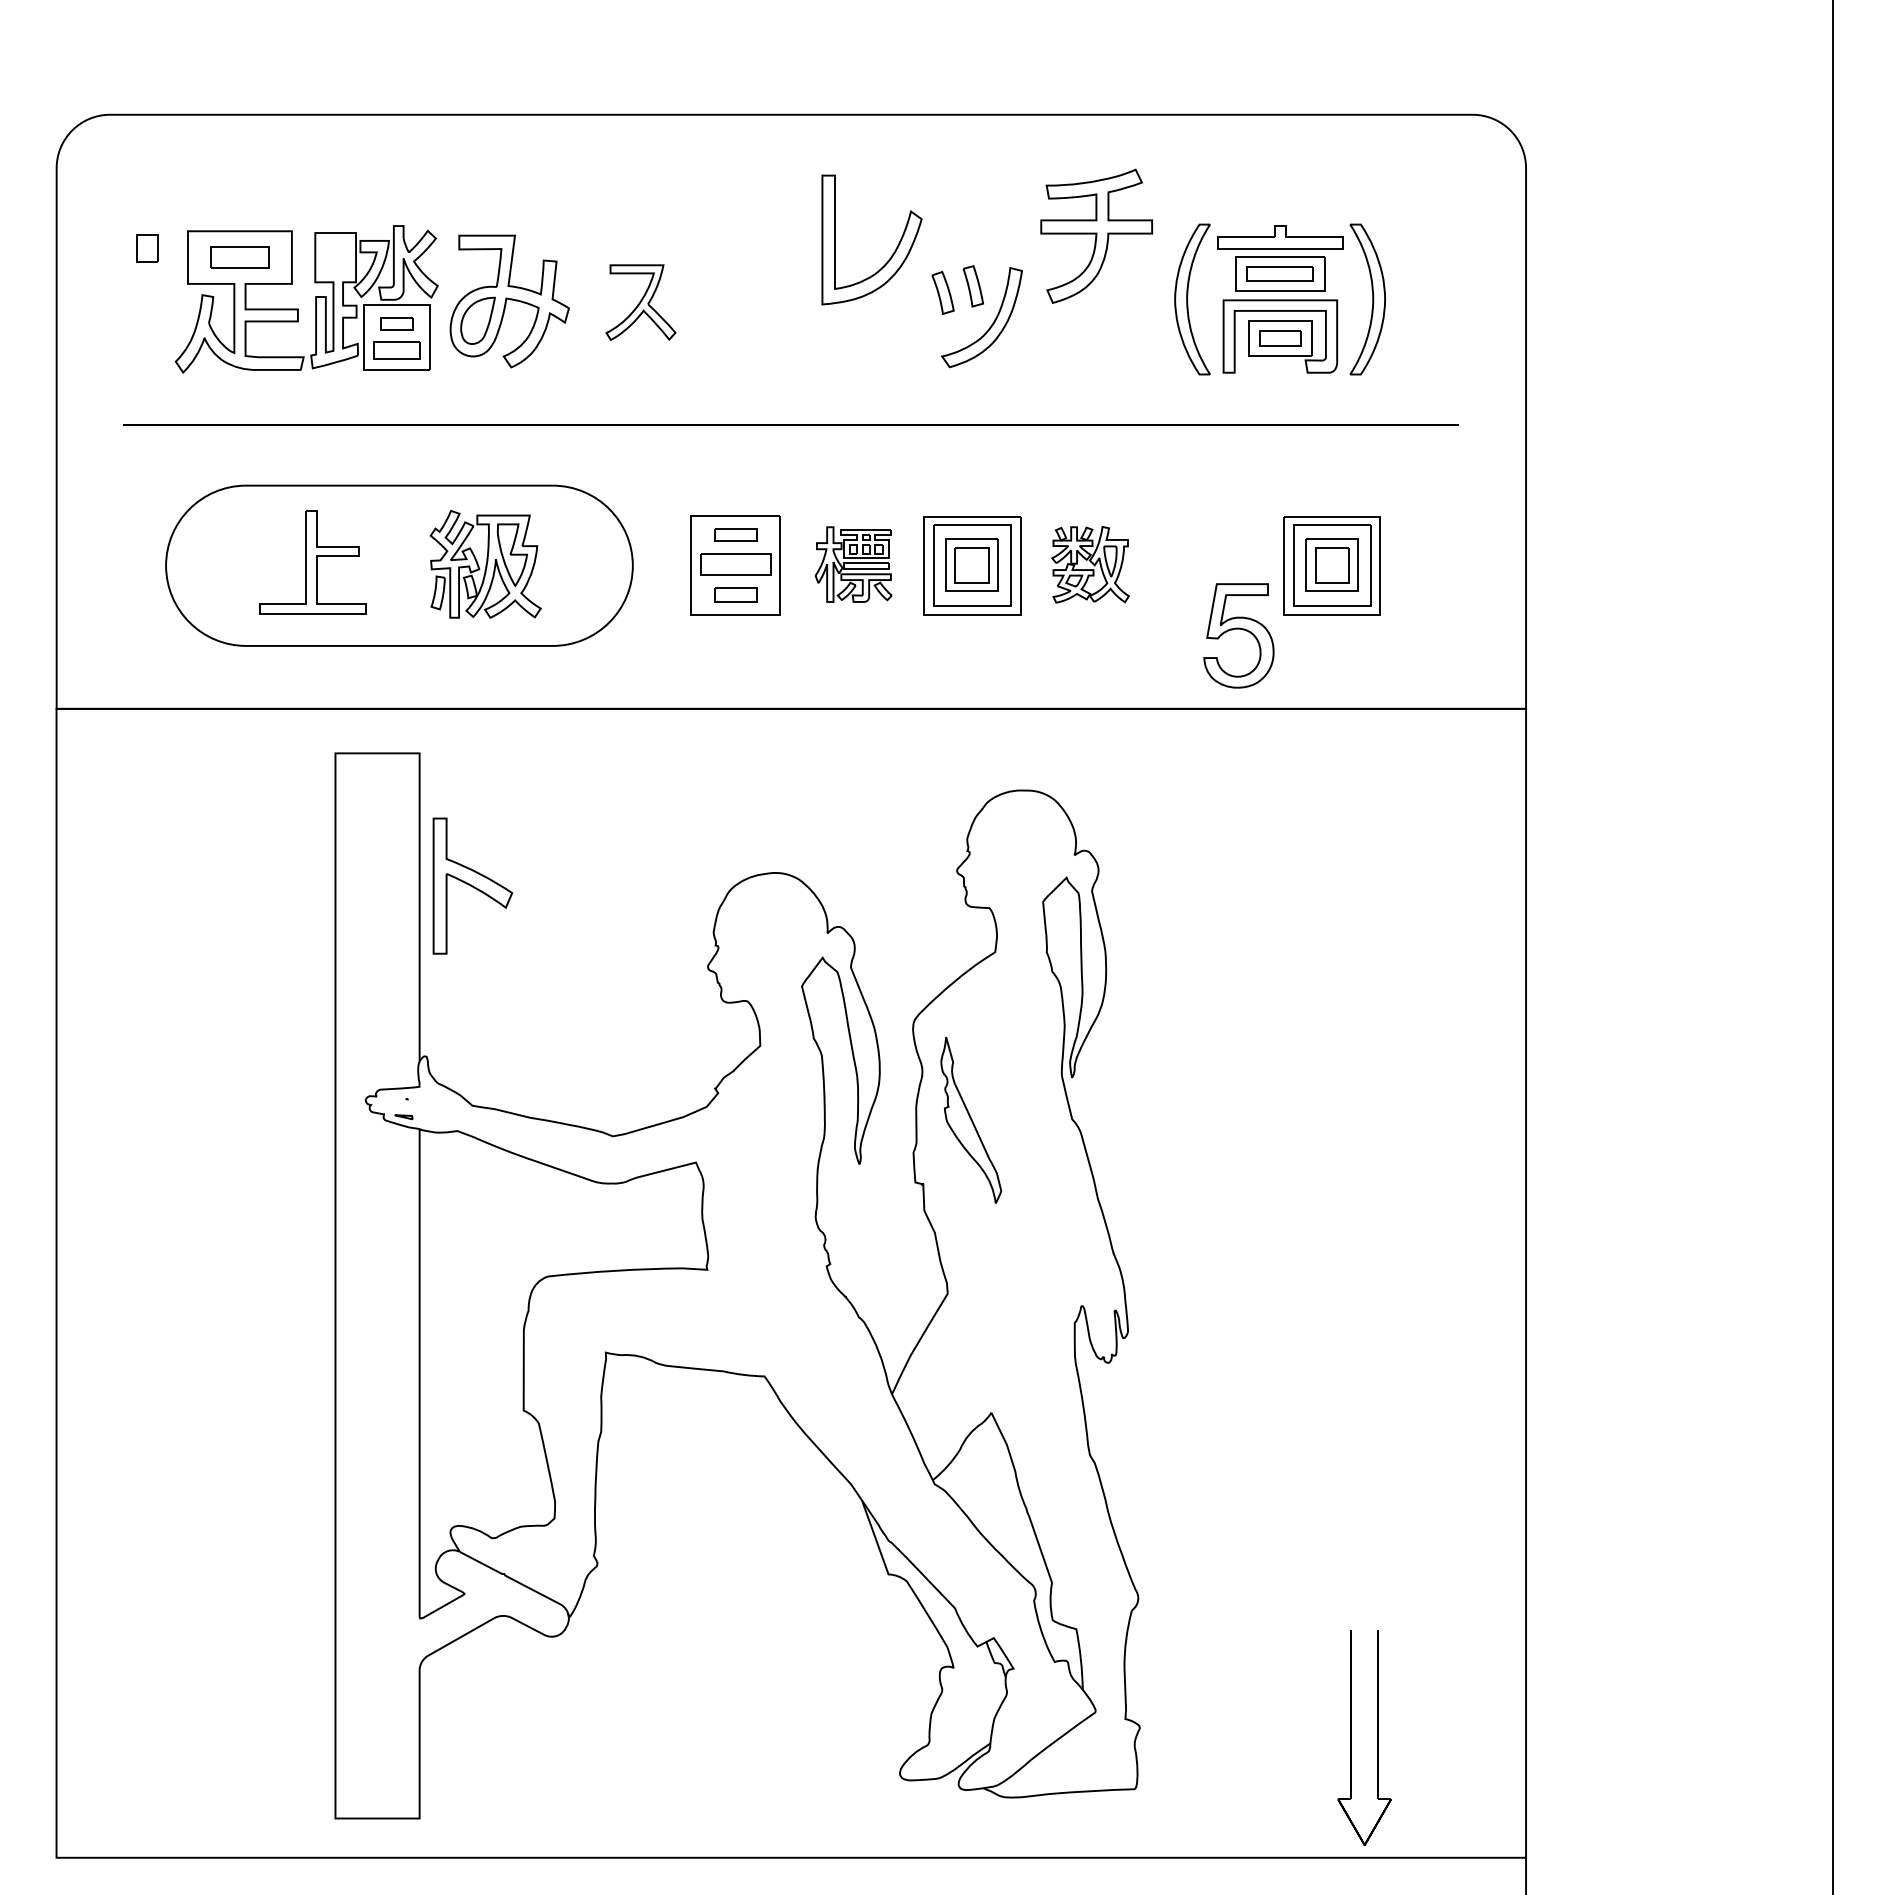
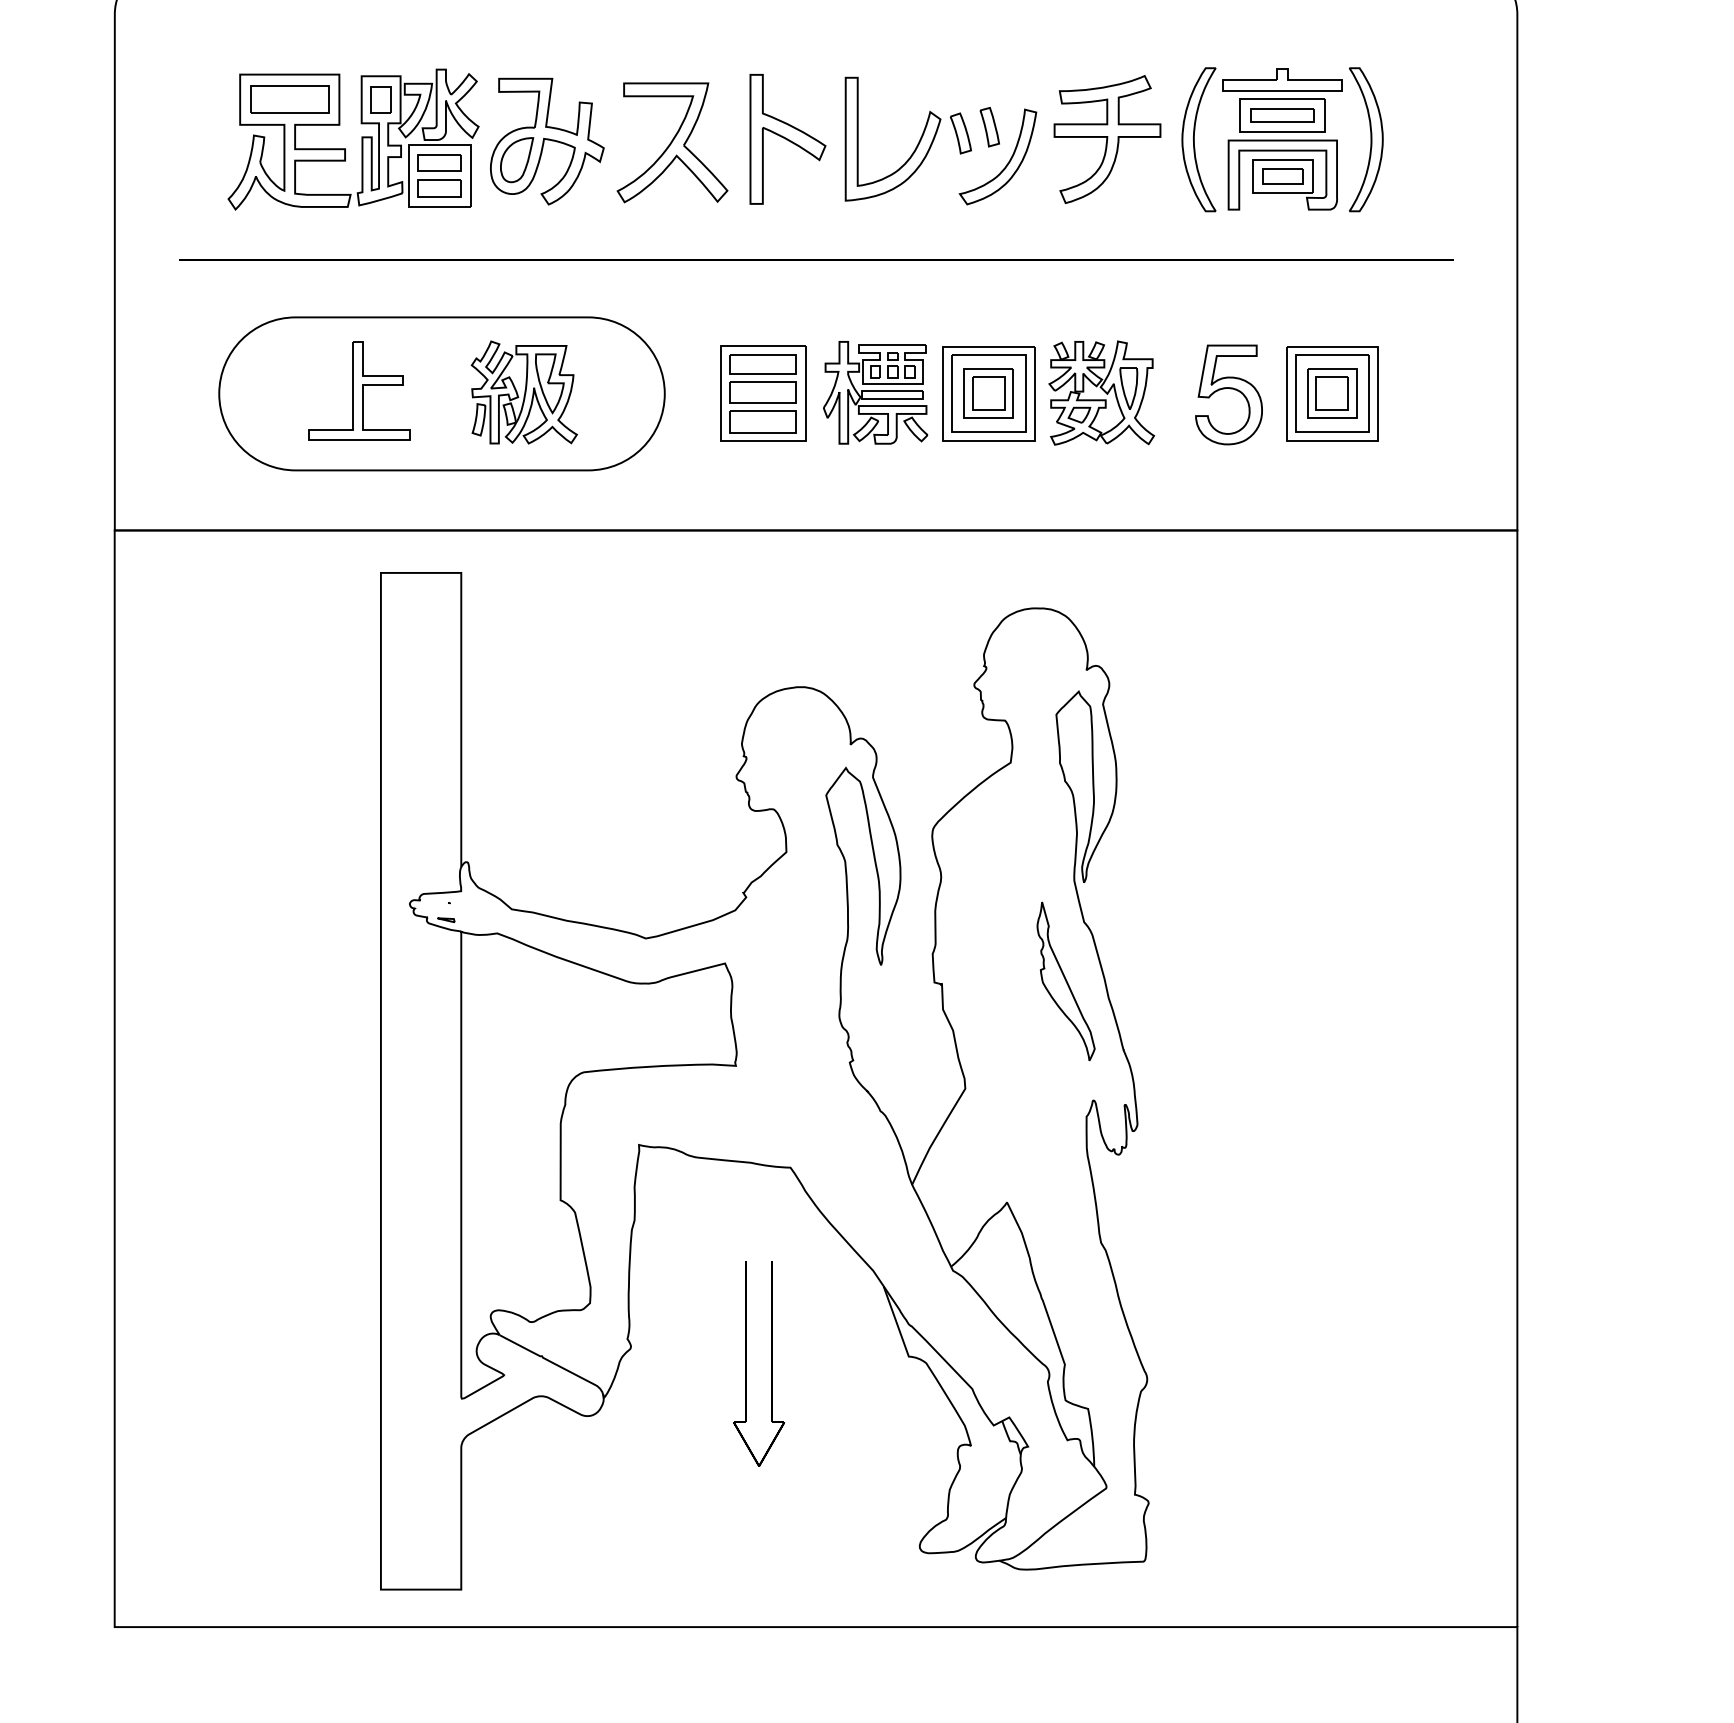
part: (1096, 235) -> (1107, 138), moved
part: (147, 248) -> (380, 99), moved
part: (894, 250) -> (914, 149), moved
part: (239, 257) -> (289, 99), size x1.43
part: (640, 302) -> (672, 142), size x1.67
part: (396, 323) -> (439, 162), size x1.43
part: (735, 534) -> (762, 364), size x1.67
part: (853, 564) -> (875, 392), size x1.43
part: (1090, 564) -> (1101, 392), size x1.43
part: (735, 594) -> (762, 421), size x1.67
part: (1238, 635) -> (1228, 394), moved
part: (472, 885) -> (787, 138), moved
part: (971, 1120) -> (1066, 981), moved
part: (1351, 1737) -> (746, 1363), moved

